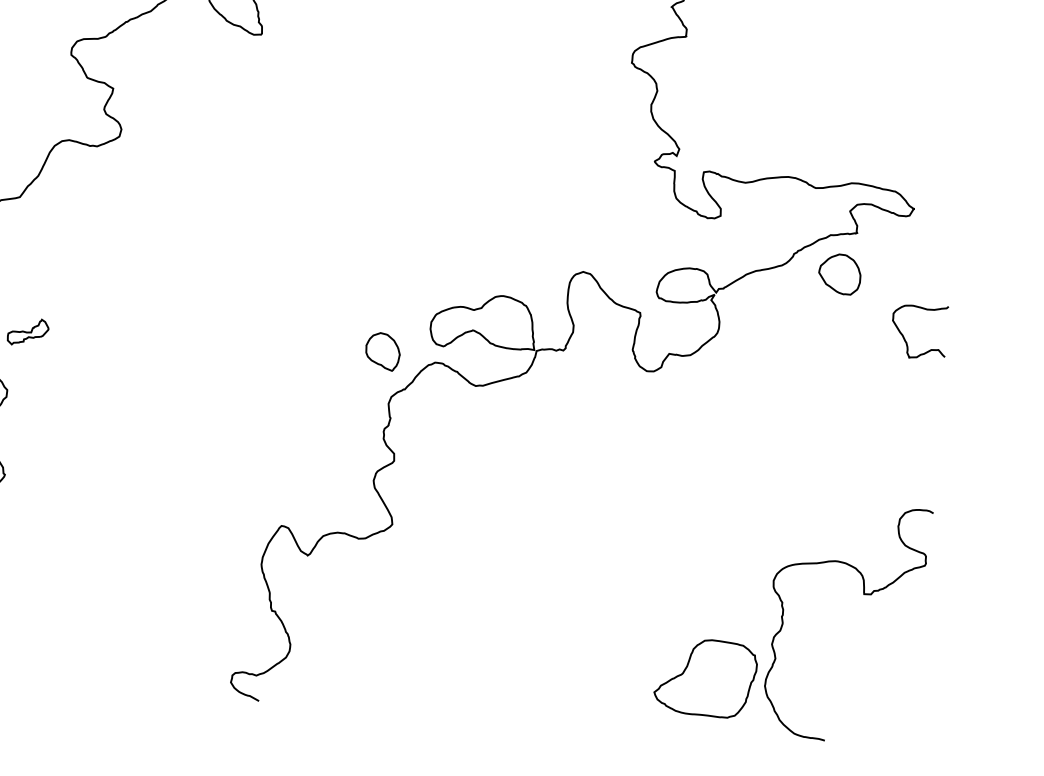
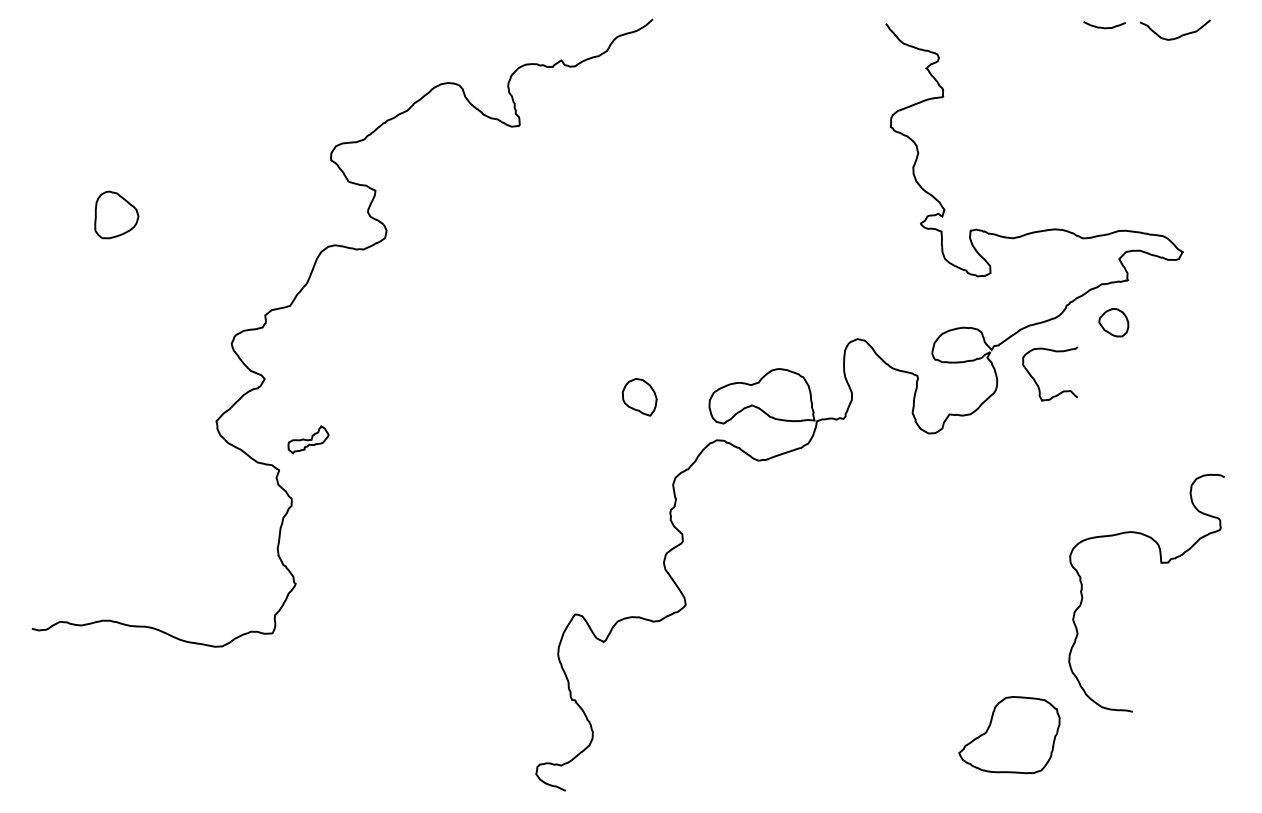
part: (839, 274) -> (1113, 322), size x0.7
curve: (905, 338) -> (1036, 381), moved
part: (382, 351) -> (639, 397), moved
curve: (863, 594) -> (1160, 563), moved

